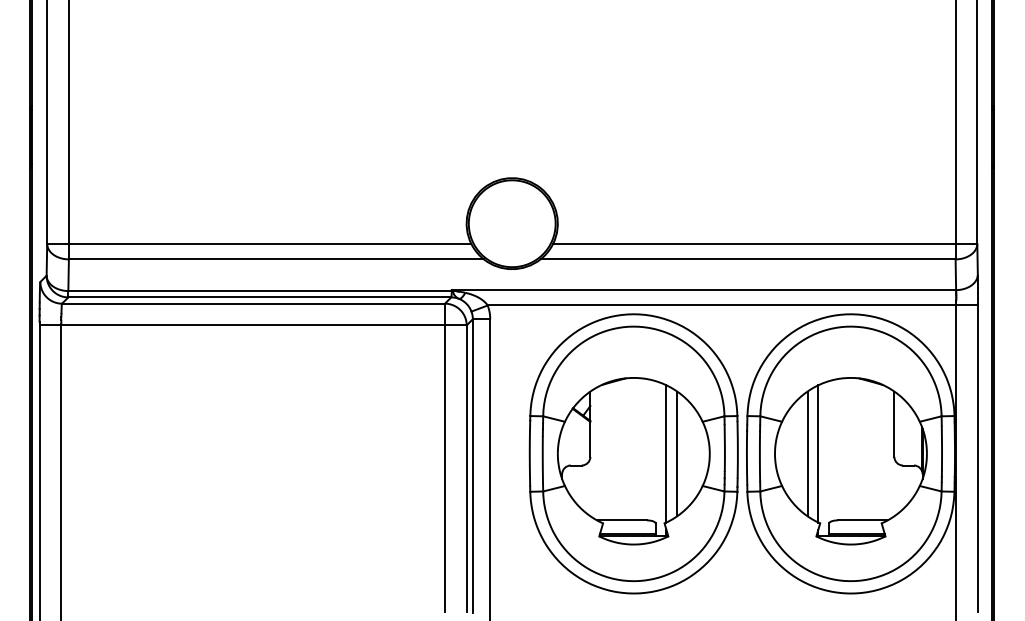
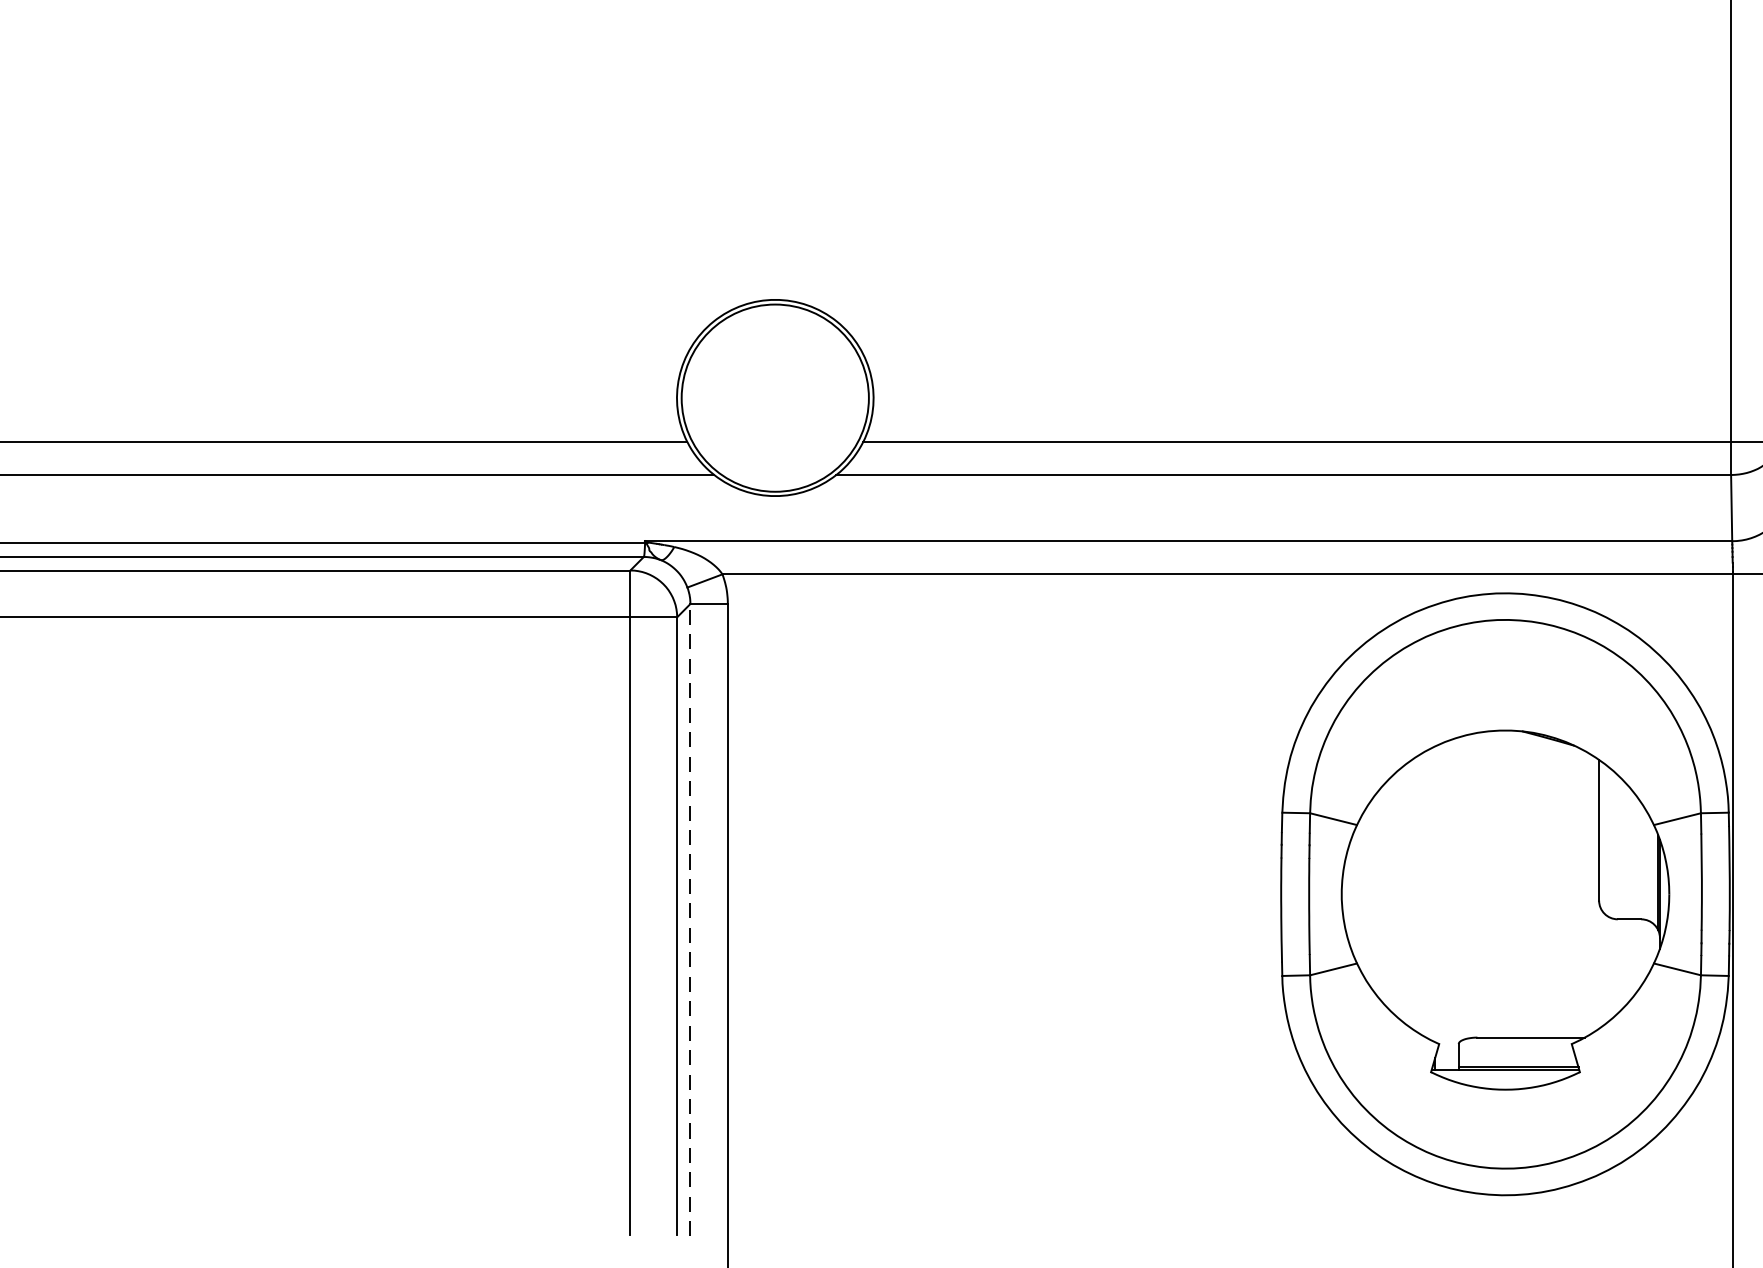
part: (633, 453) -> (1036, 893), removed
line: (807, 453) -> (1411, 893), removed
line: (818, 453) -> (1435, 893), removed
line: (472, 465) -> (689, 919), solid -> dashed

